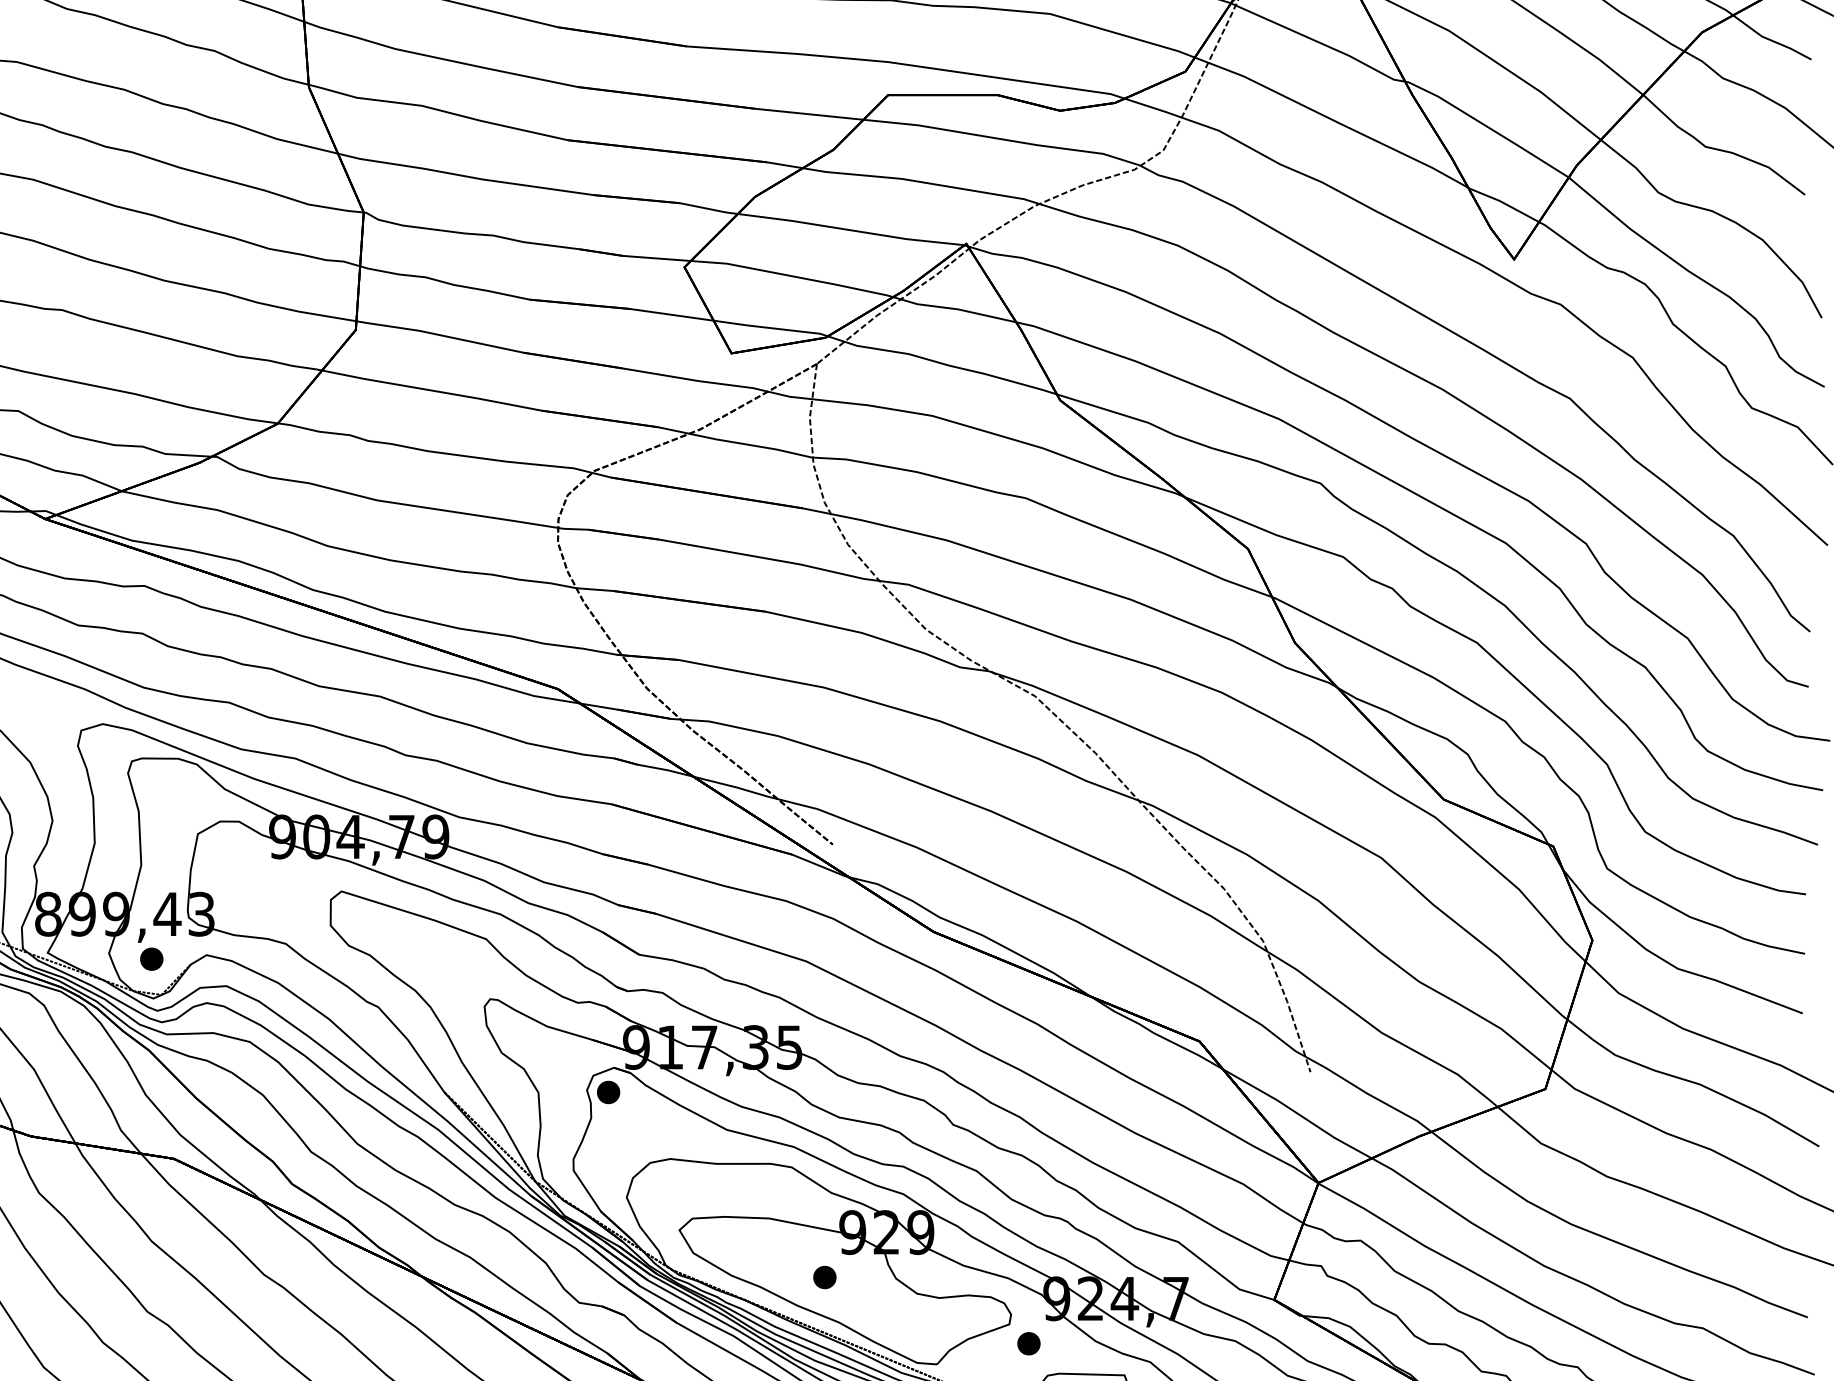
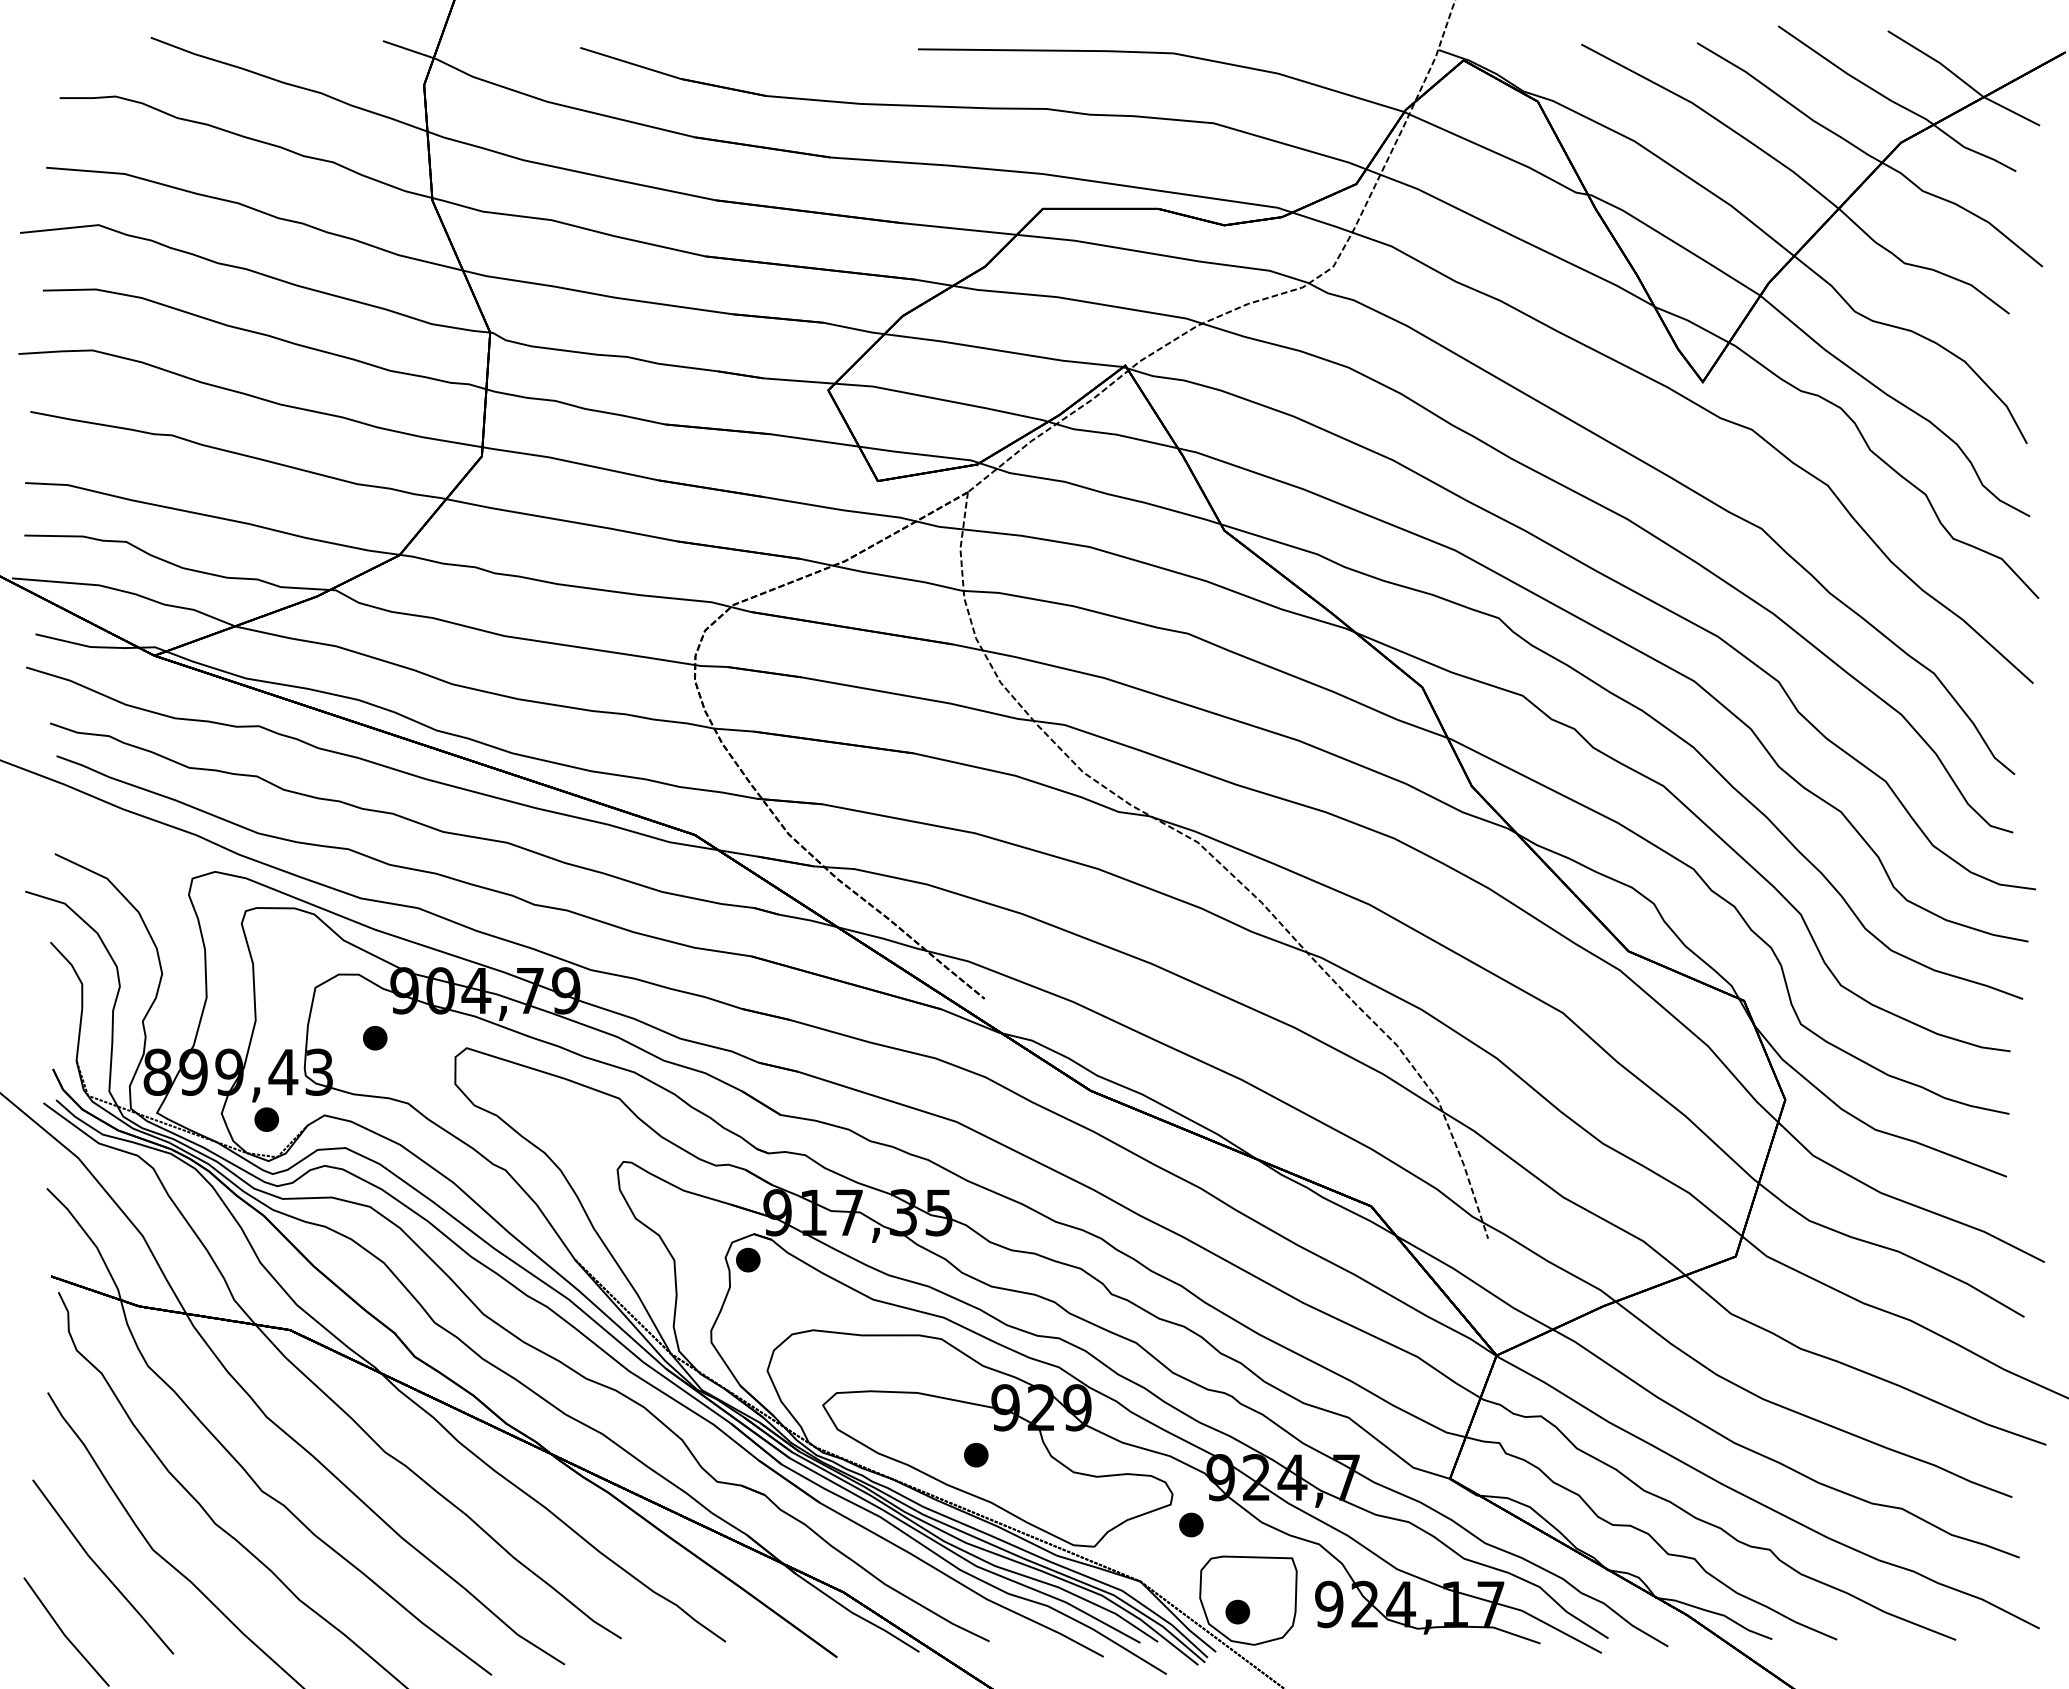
part: (254, 882) -> (375, 1038), added

